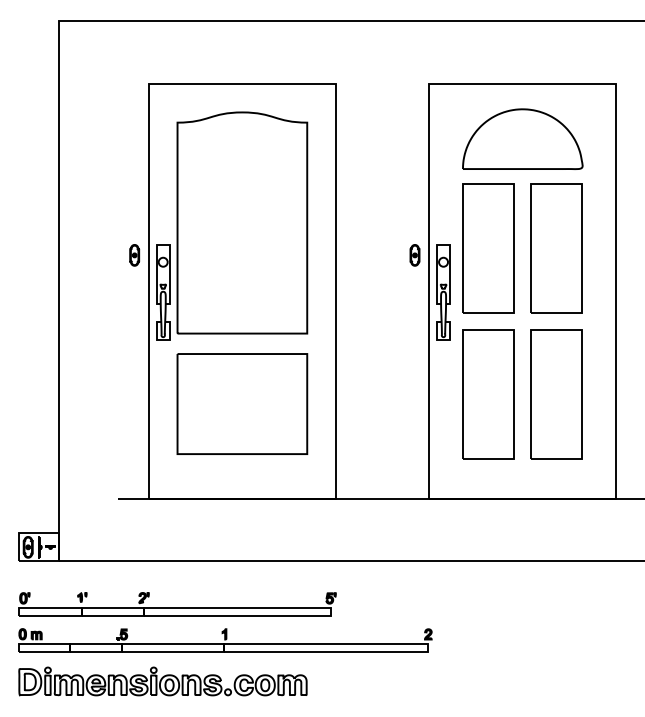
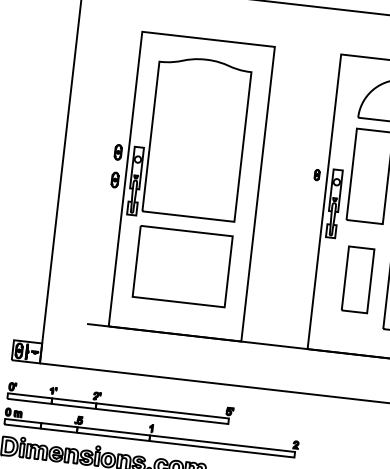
part: (414, 255) -> (316, 175), size x0.7
part: (134, 294) -> (115, 180), added
part: (488, 394) -> (358, 279), size x0.7

